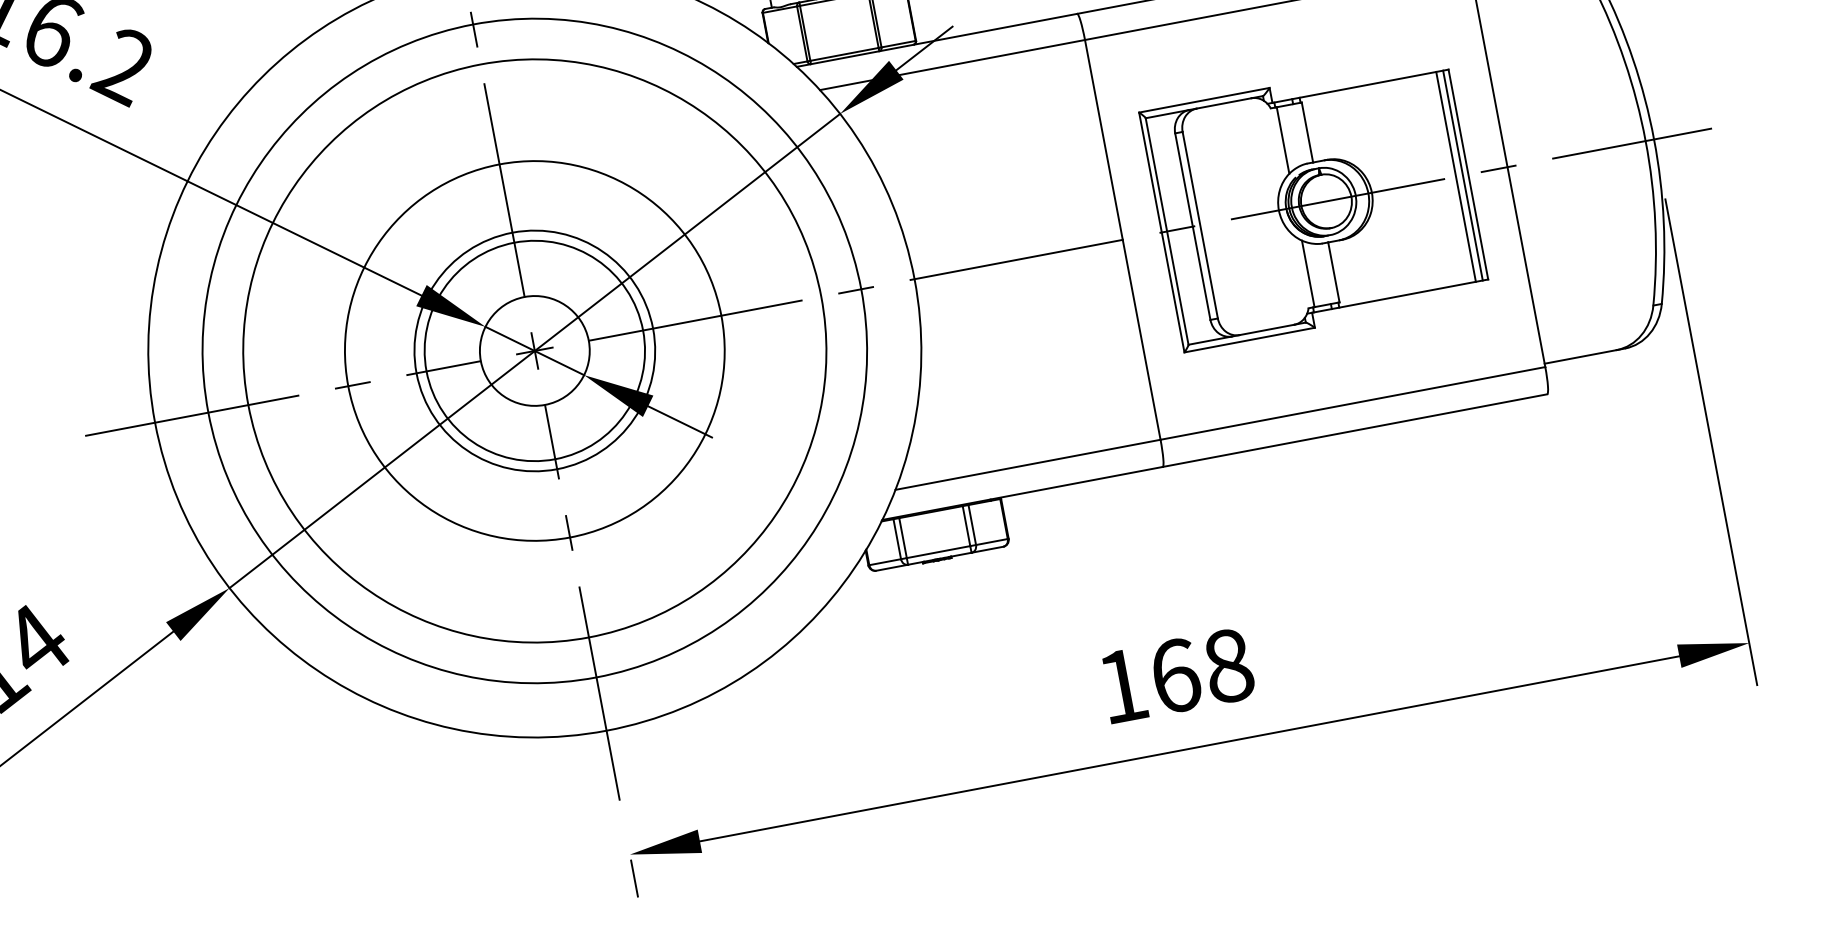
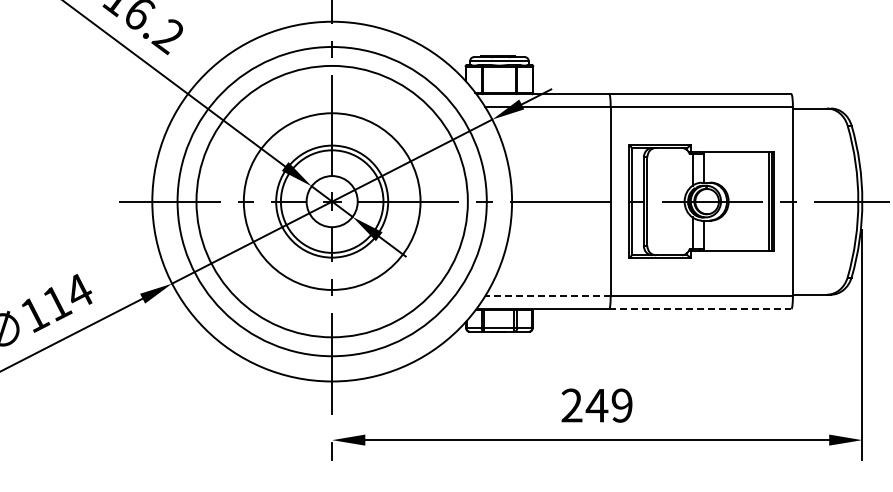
line: (1355, 429) -> (700, 308), solid -> dashed
line: (1027, 465) -> (547, 296), solid -> dashed
text: (1174, 675) -> (596, 405), 168 -> 249

